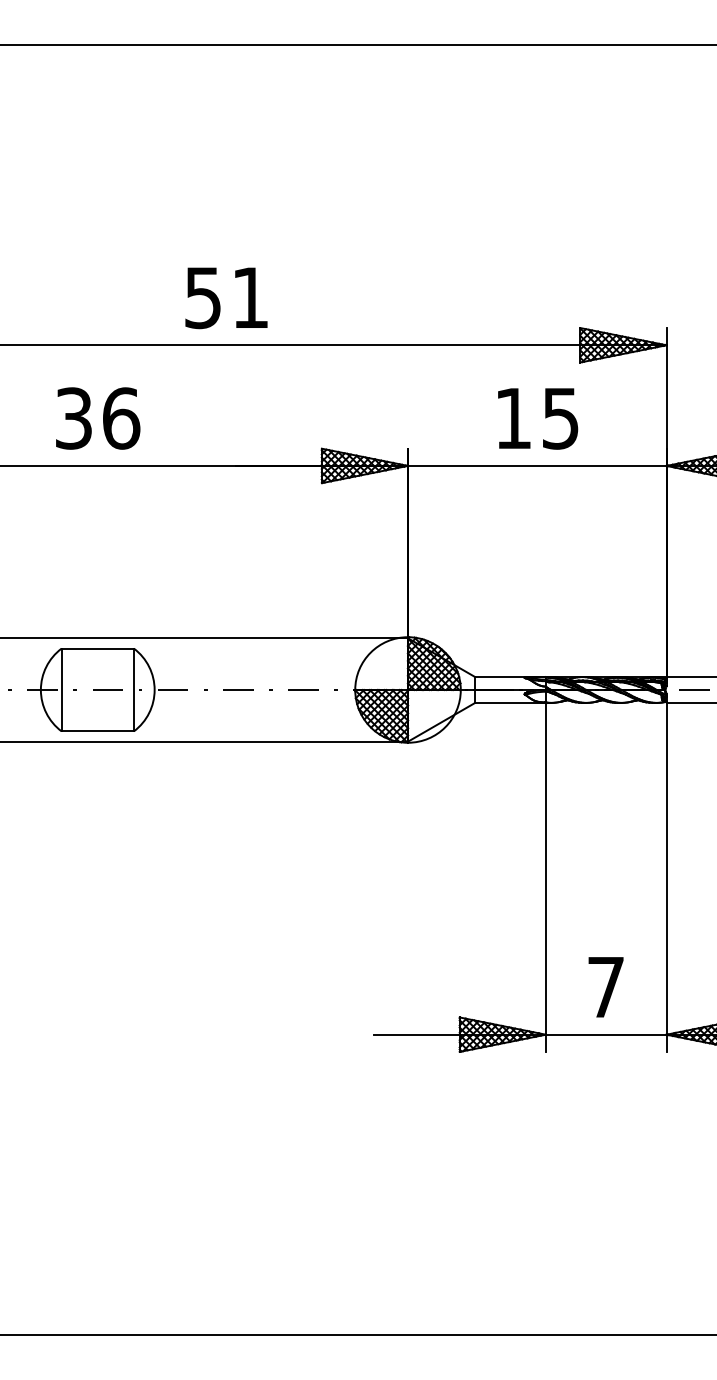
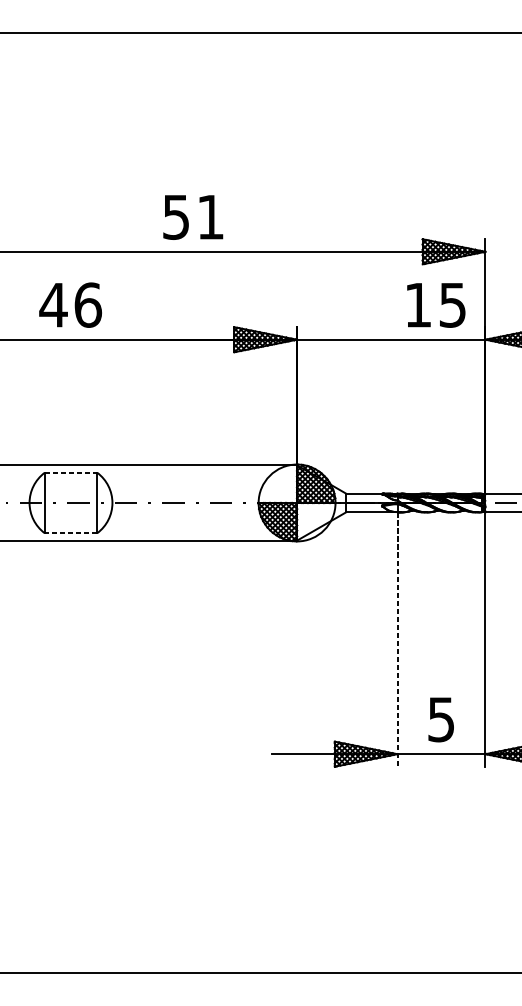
text: (226, 298) -> (193, 217), moved
text: (73, 418) -> (53, 305), 36 -> 46
text: (538, 418) -> (436, 305), moved
line: (98, 648) -> (71, 472), solid -> dashed
line: (97, 731) -> (70, 533), solid -> dashed
line: (545, 877) -> (397, 639), solid -> dashed
text: (605, 987) -> (440, 719), 7 -> 5

